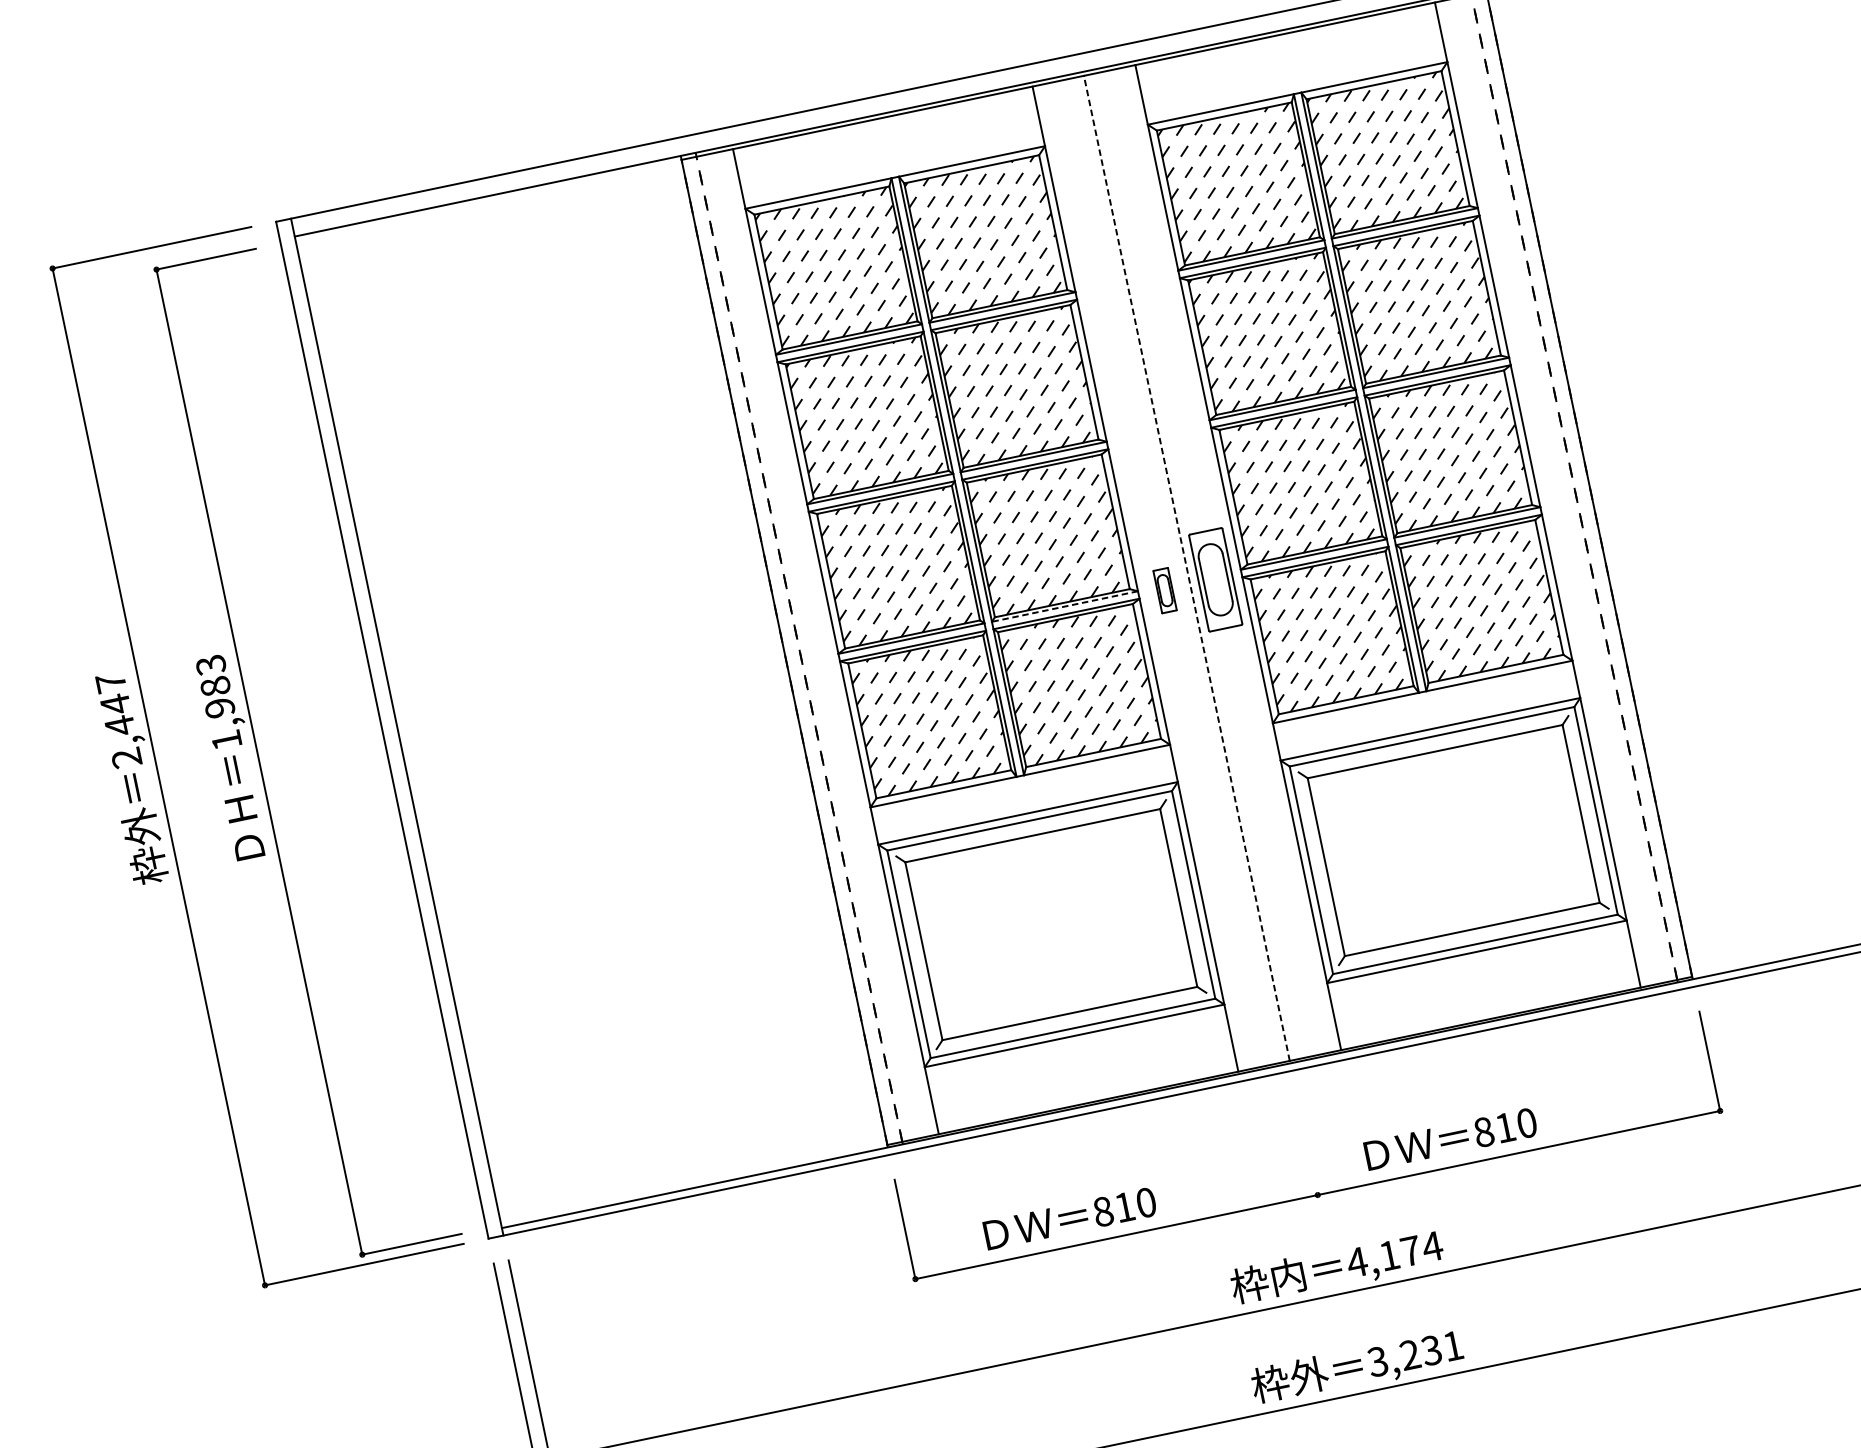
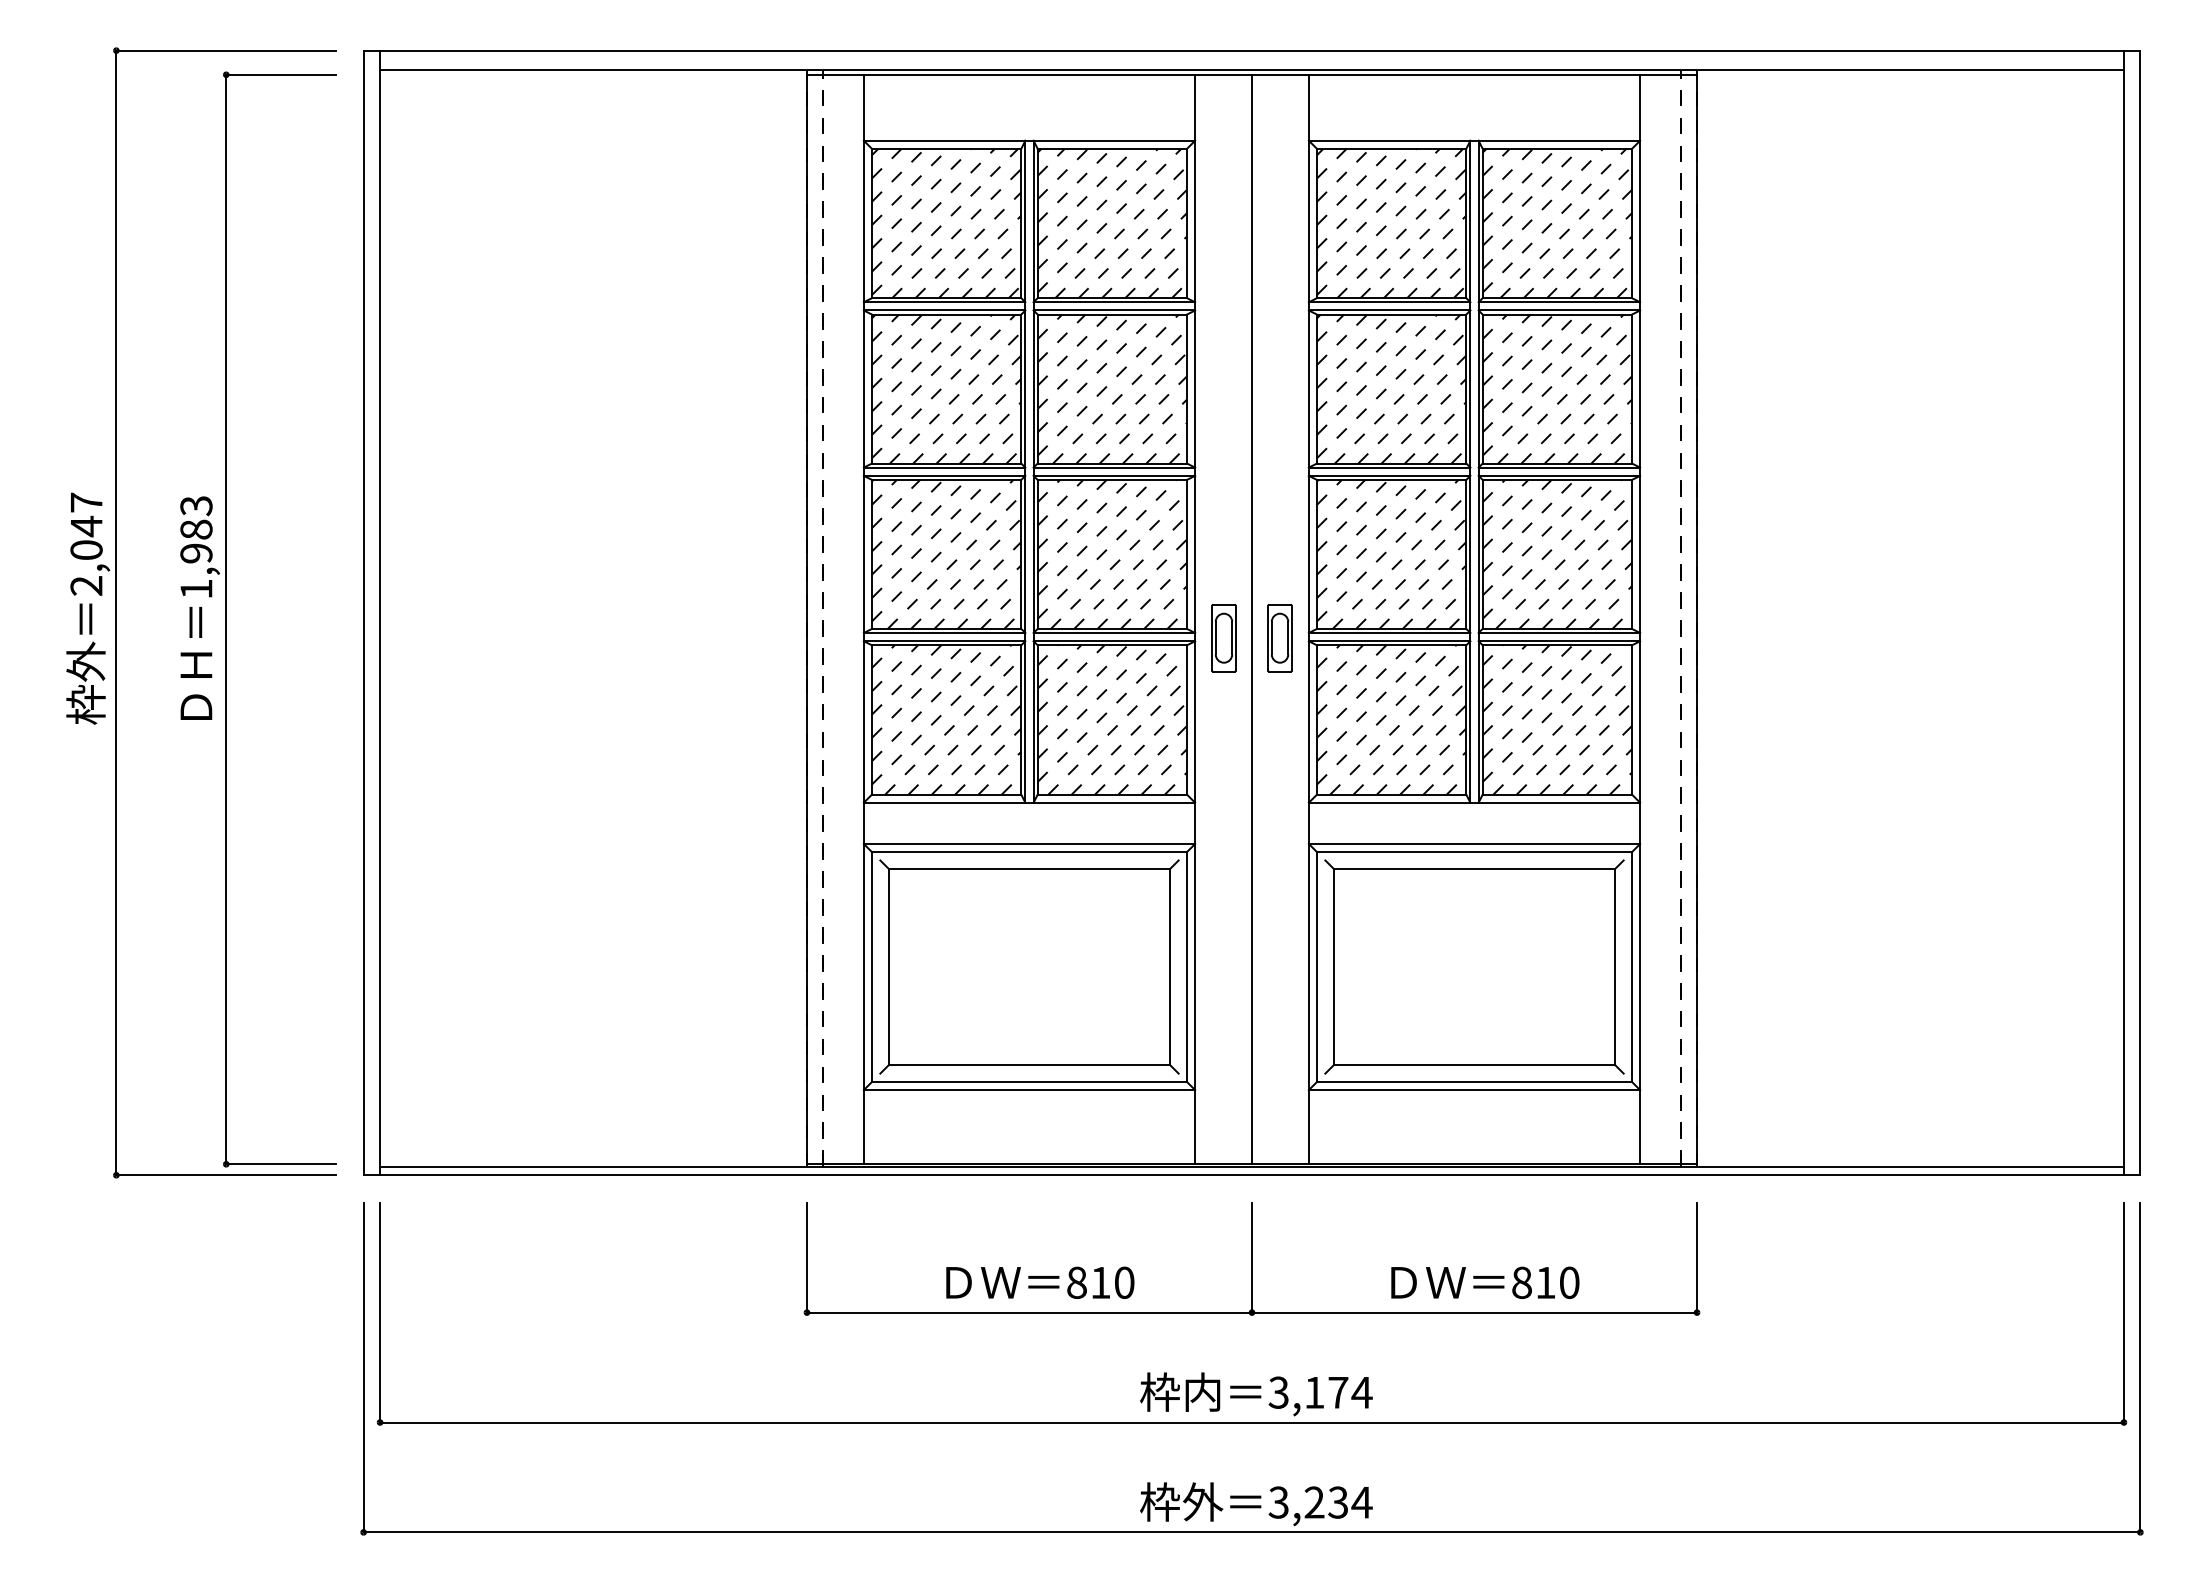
line: (1187, 568) -> (1252, 619), dashed -> solid
part: (1215, 580) -> (1279, 638), size x0.62
part: (1164, 590) -> (1223, 638), size x1.43
line: (1065, 606) -> (1114, 633), dashed -> solid
text: (120, 726) -> (86, 550), 2,447 -> 2,047
text: (1450, 1138) -> (1485, 1282), moved
line: (1307, 1145) -> (1252, 1257), added
text: (1070, 1218) -> (1040, 1282), moved
text: (1356, 1262) -> (1278, 1392), 4,174 -> 3,174
text: (1452, 1346) -> (1361, 1502), 3,231 -> 3,234

